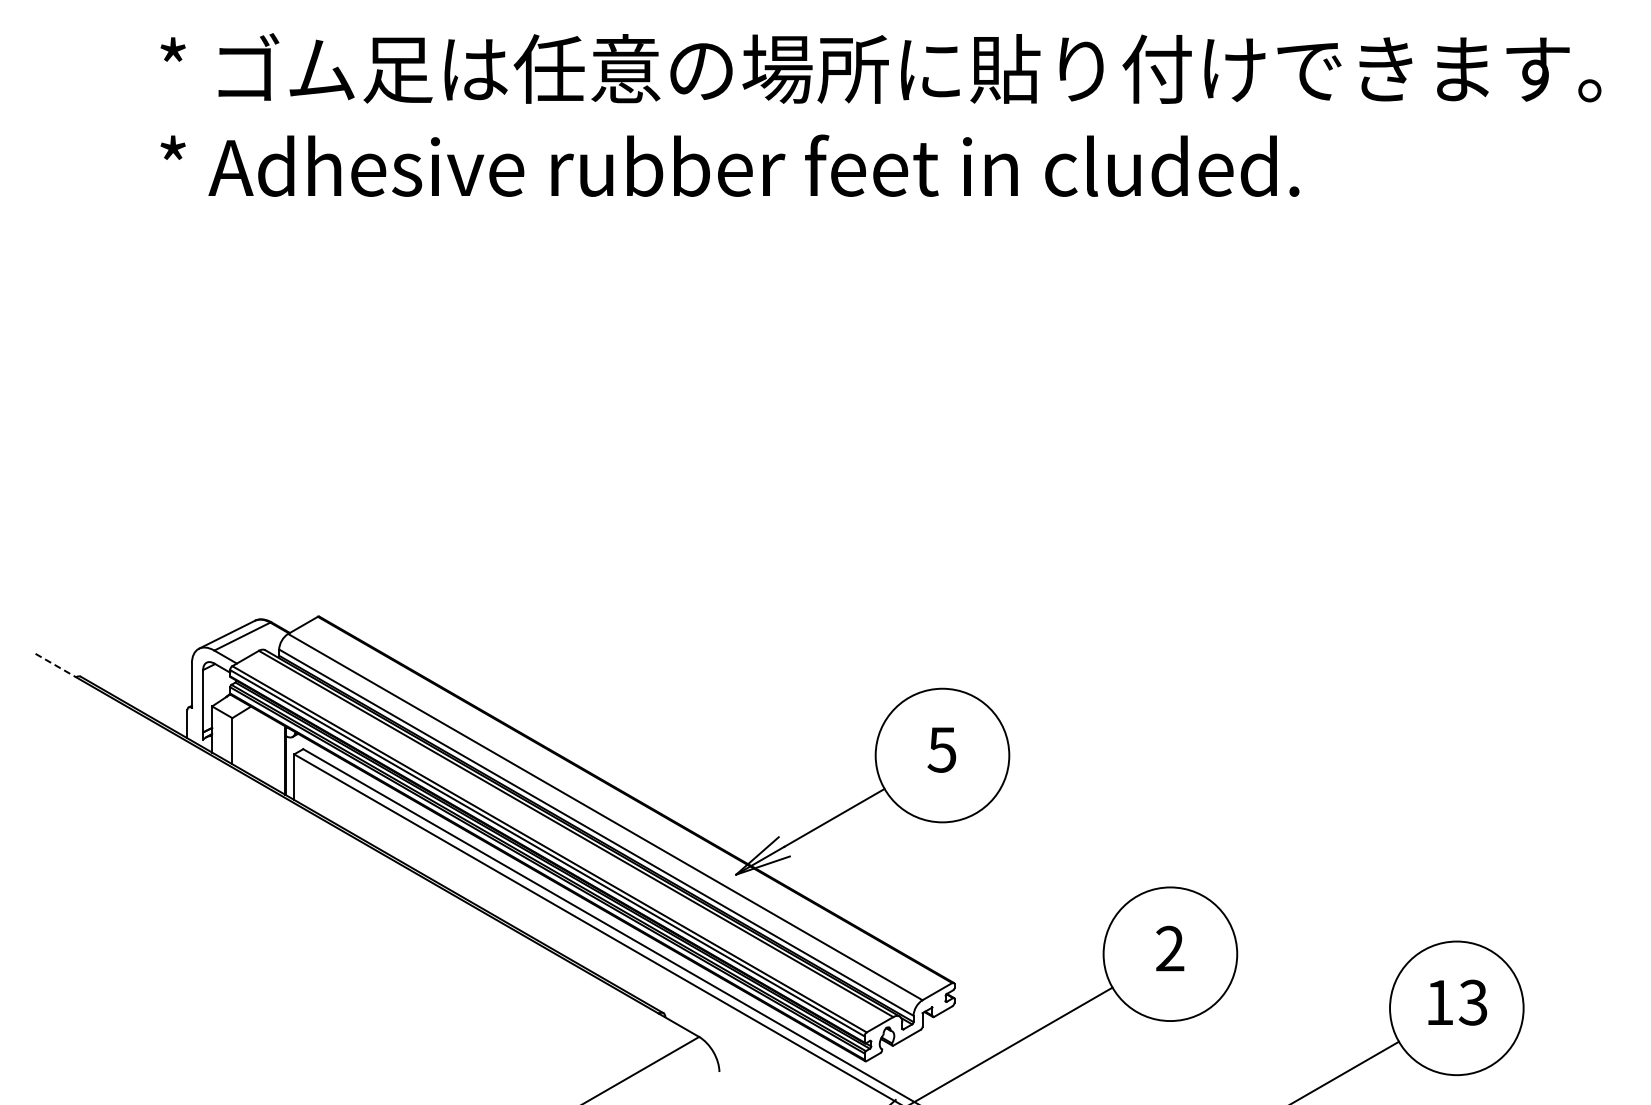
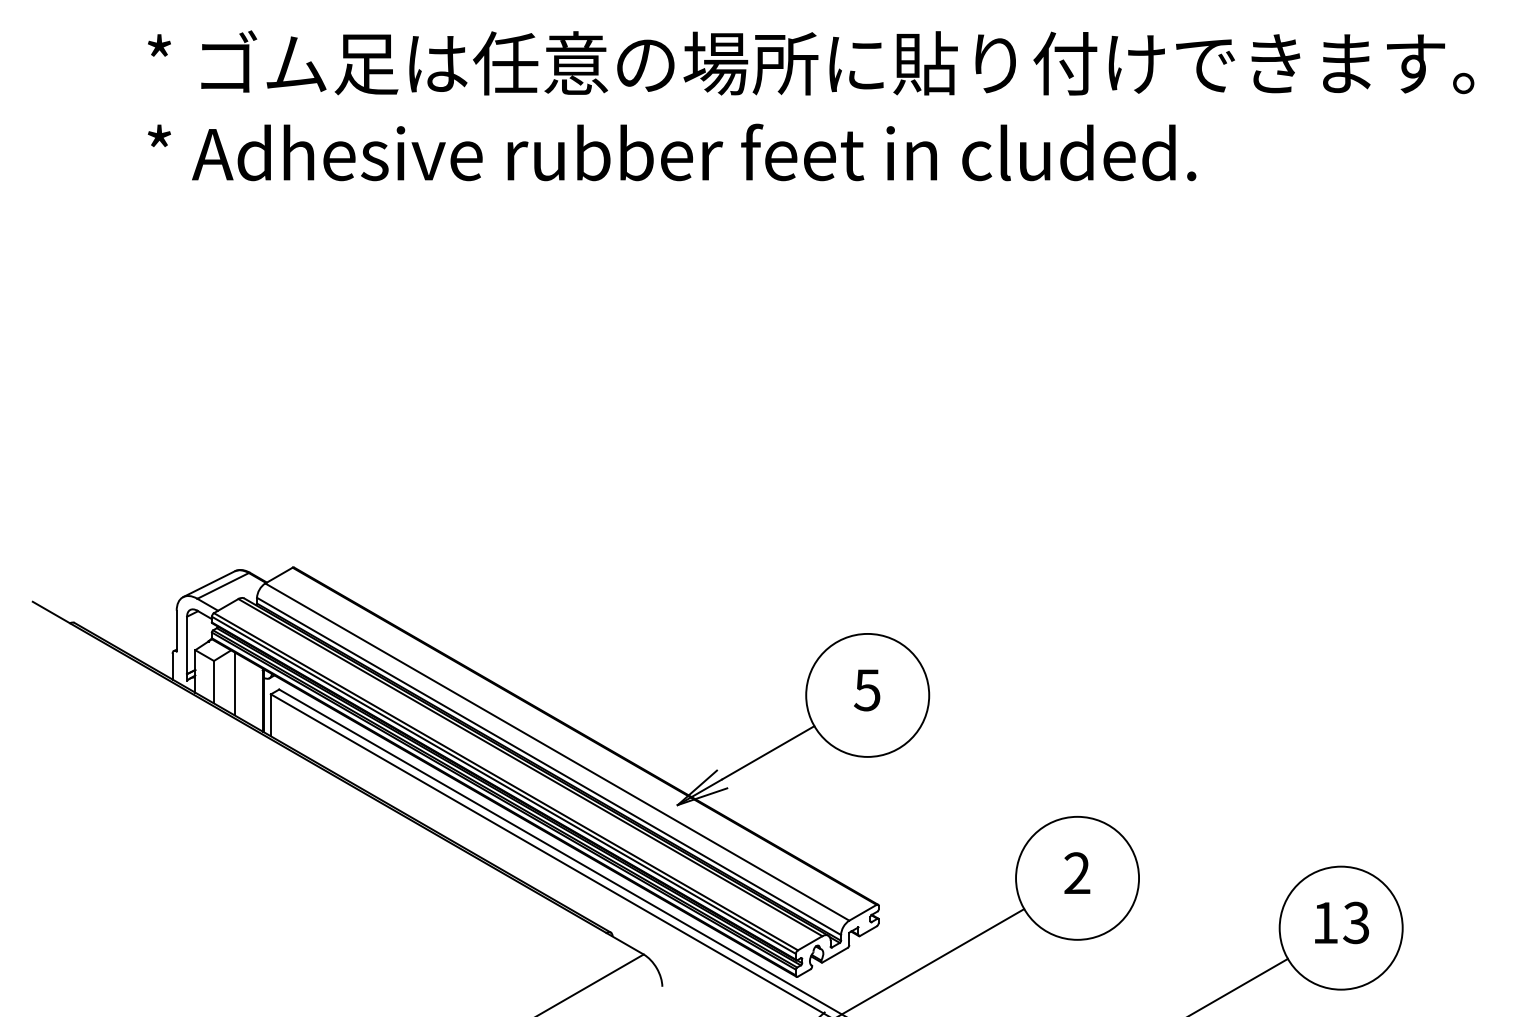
line: (56, 665) -> (52, 612), dashed -> solid
line: (254, 742) -> (234, 683), added

